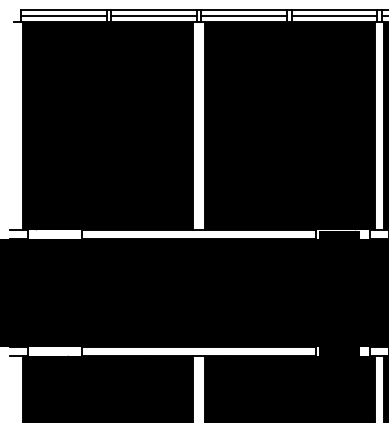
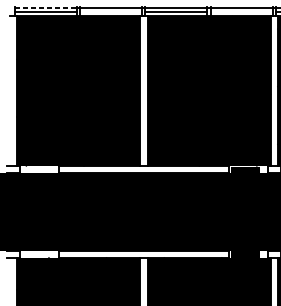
line: (63, 10) -> (45, 7), solid -> dashed
line: (153, 16) -> (110, 12), removed
line: (334, 16) -> (241, 12), removed

